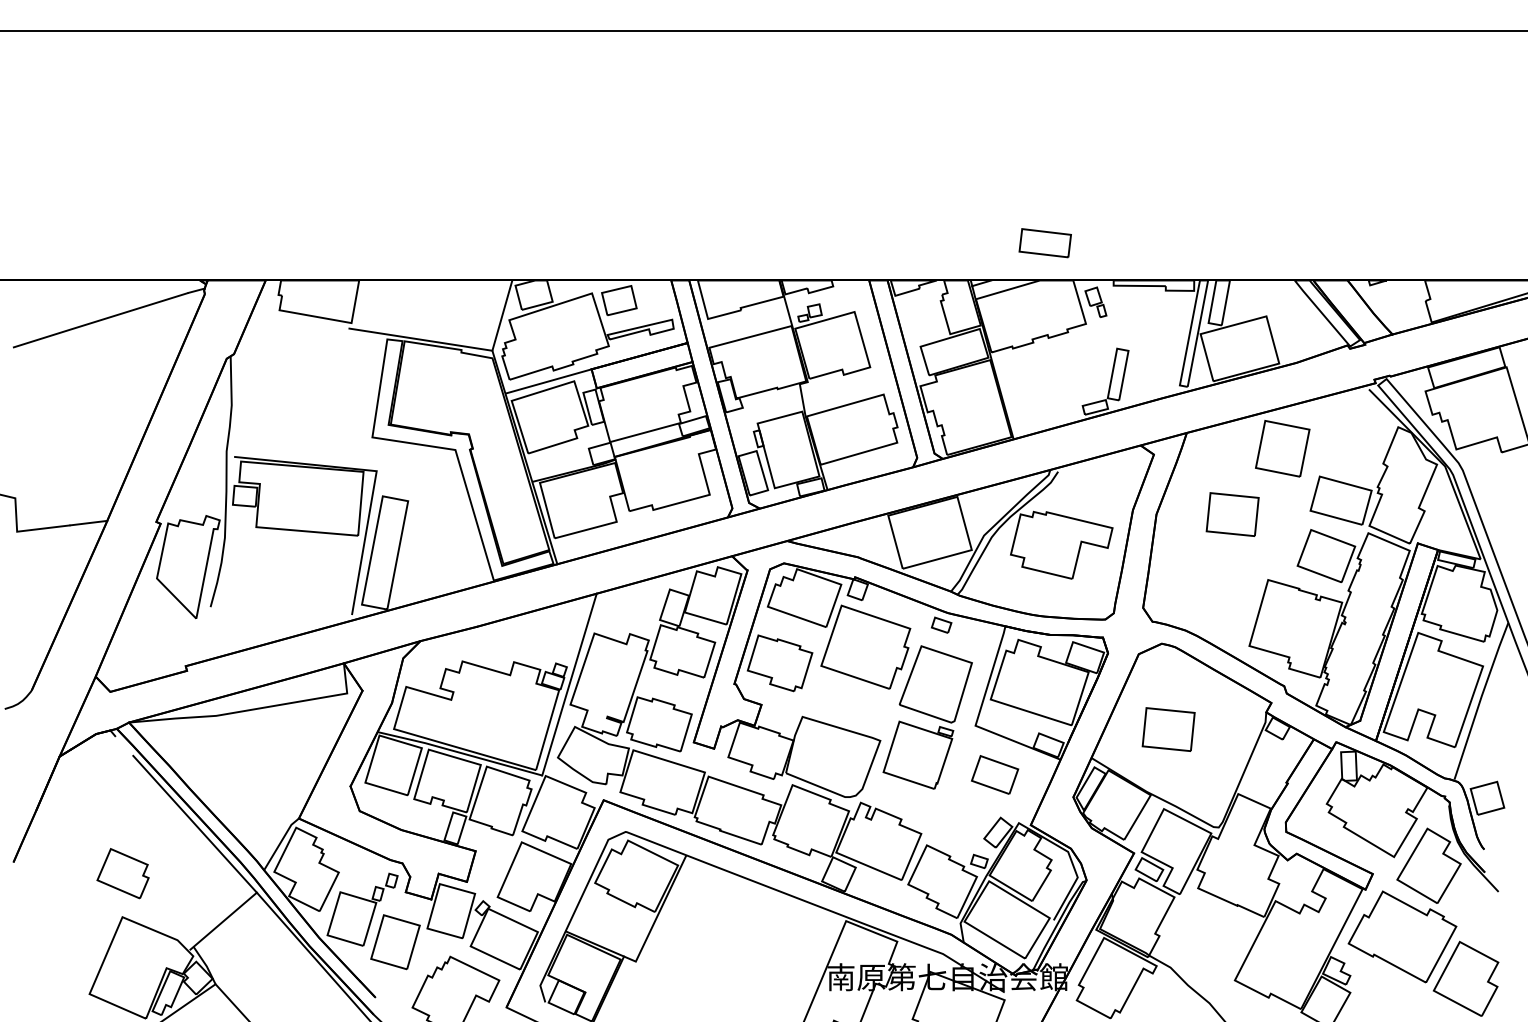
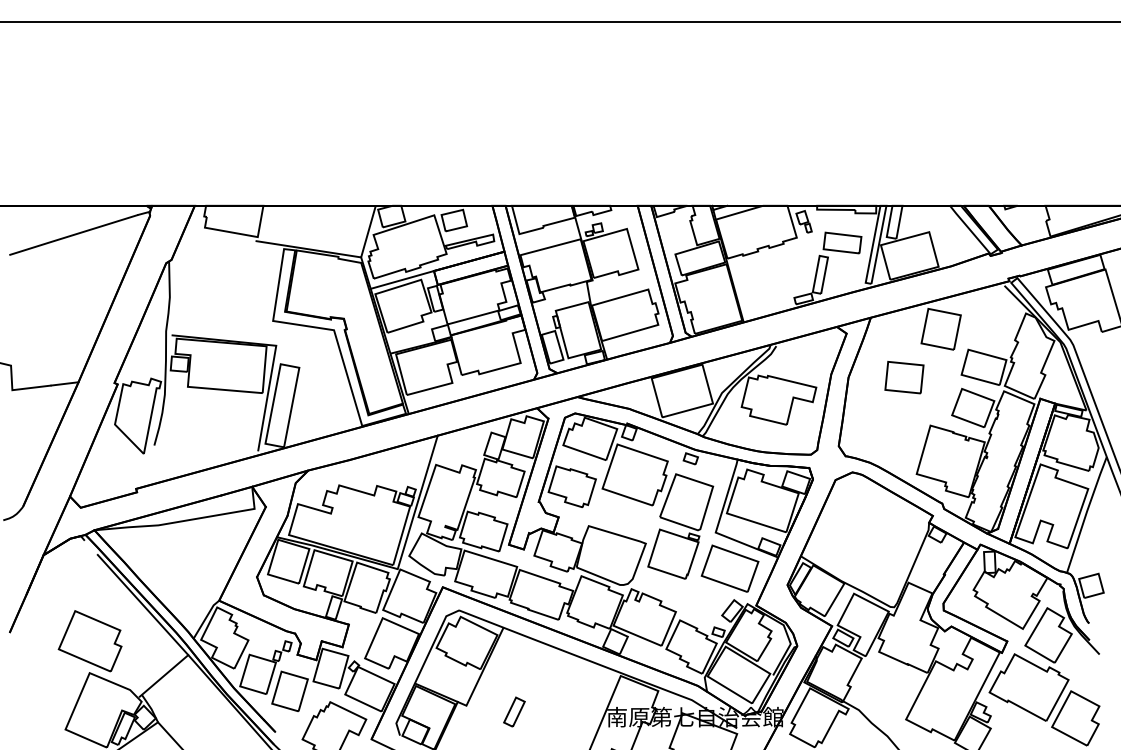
part: (1044, 243) -> (841, 243), moved
part: (1168, 729) -> (857, 535), removed
part: (994, 774) -> (729, 568), size x1.67
part: (122, 873) -> (89, 641), size x1.67
part: (701, 969) -> (514, 711), added

